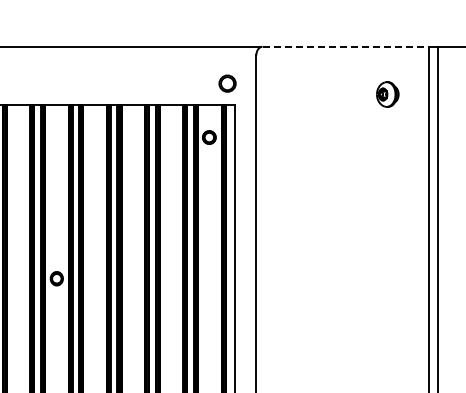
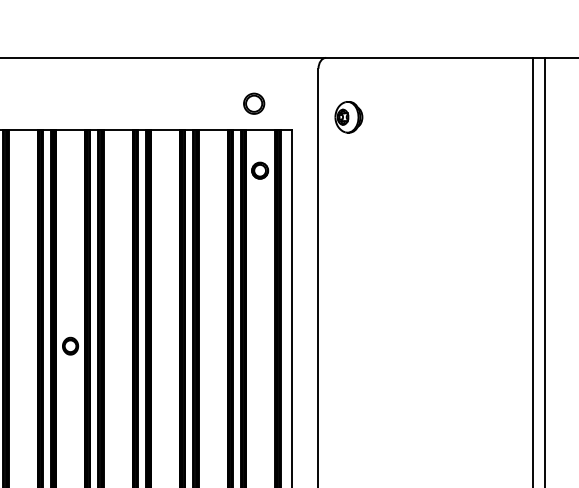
line: (346, 46) -> (430, 57), dashed -> solid
circle: (227, 83) -> (254, 103), moved
part: (387, 94) -> (348, 117), moved

